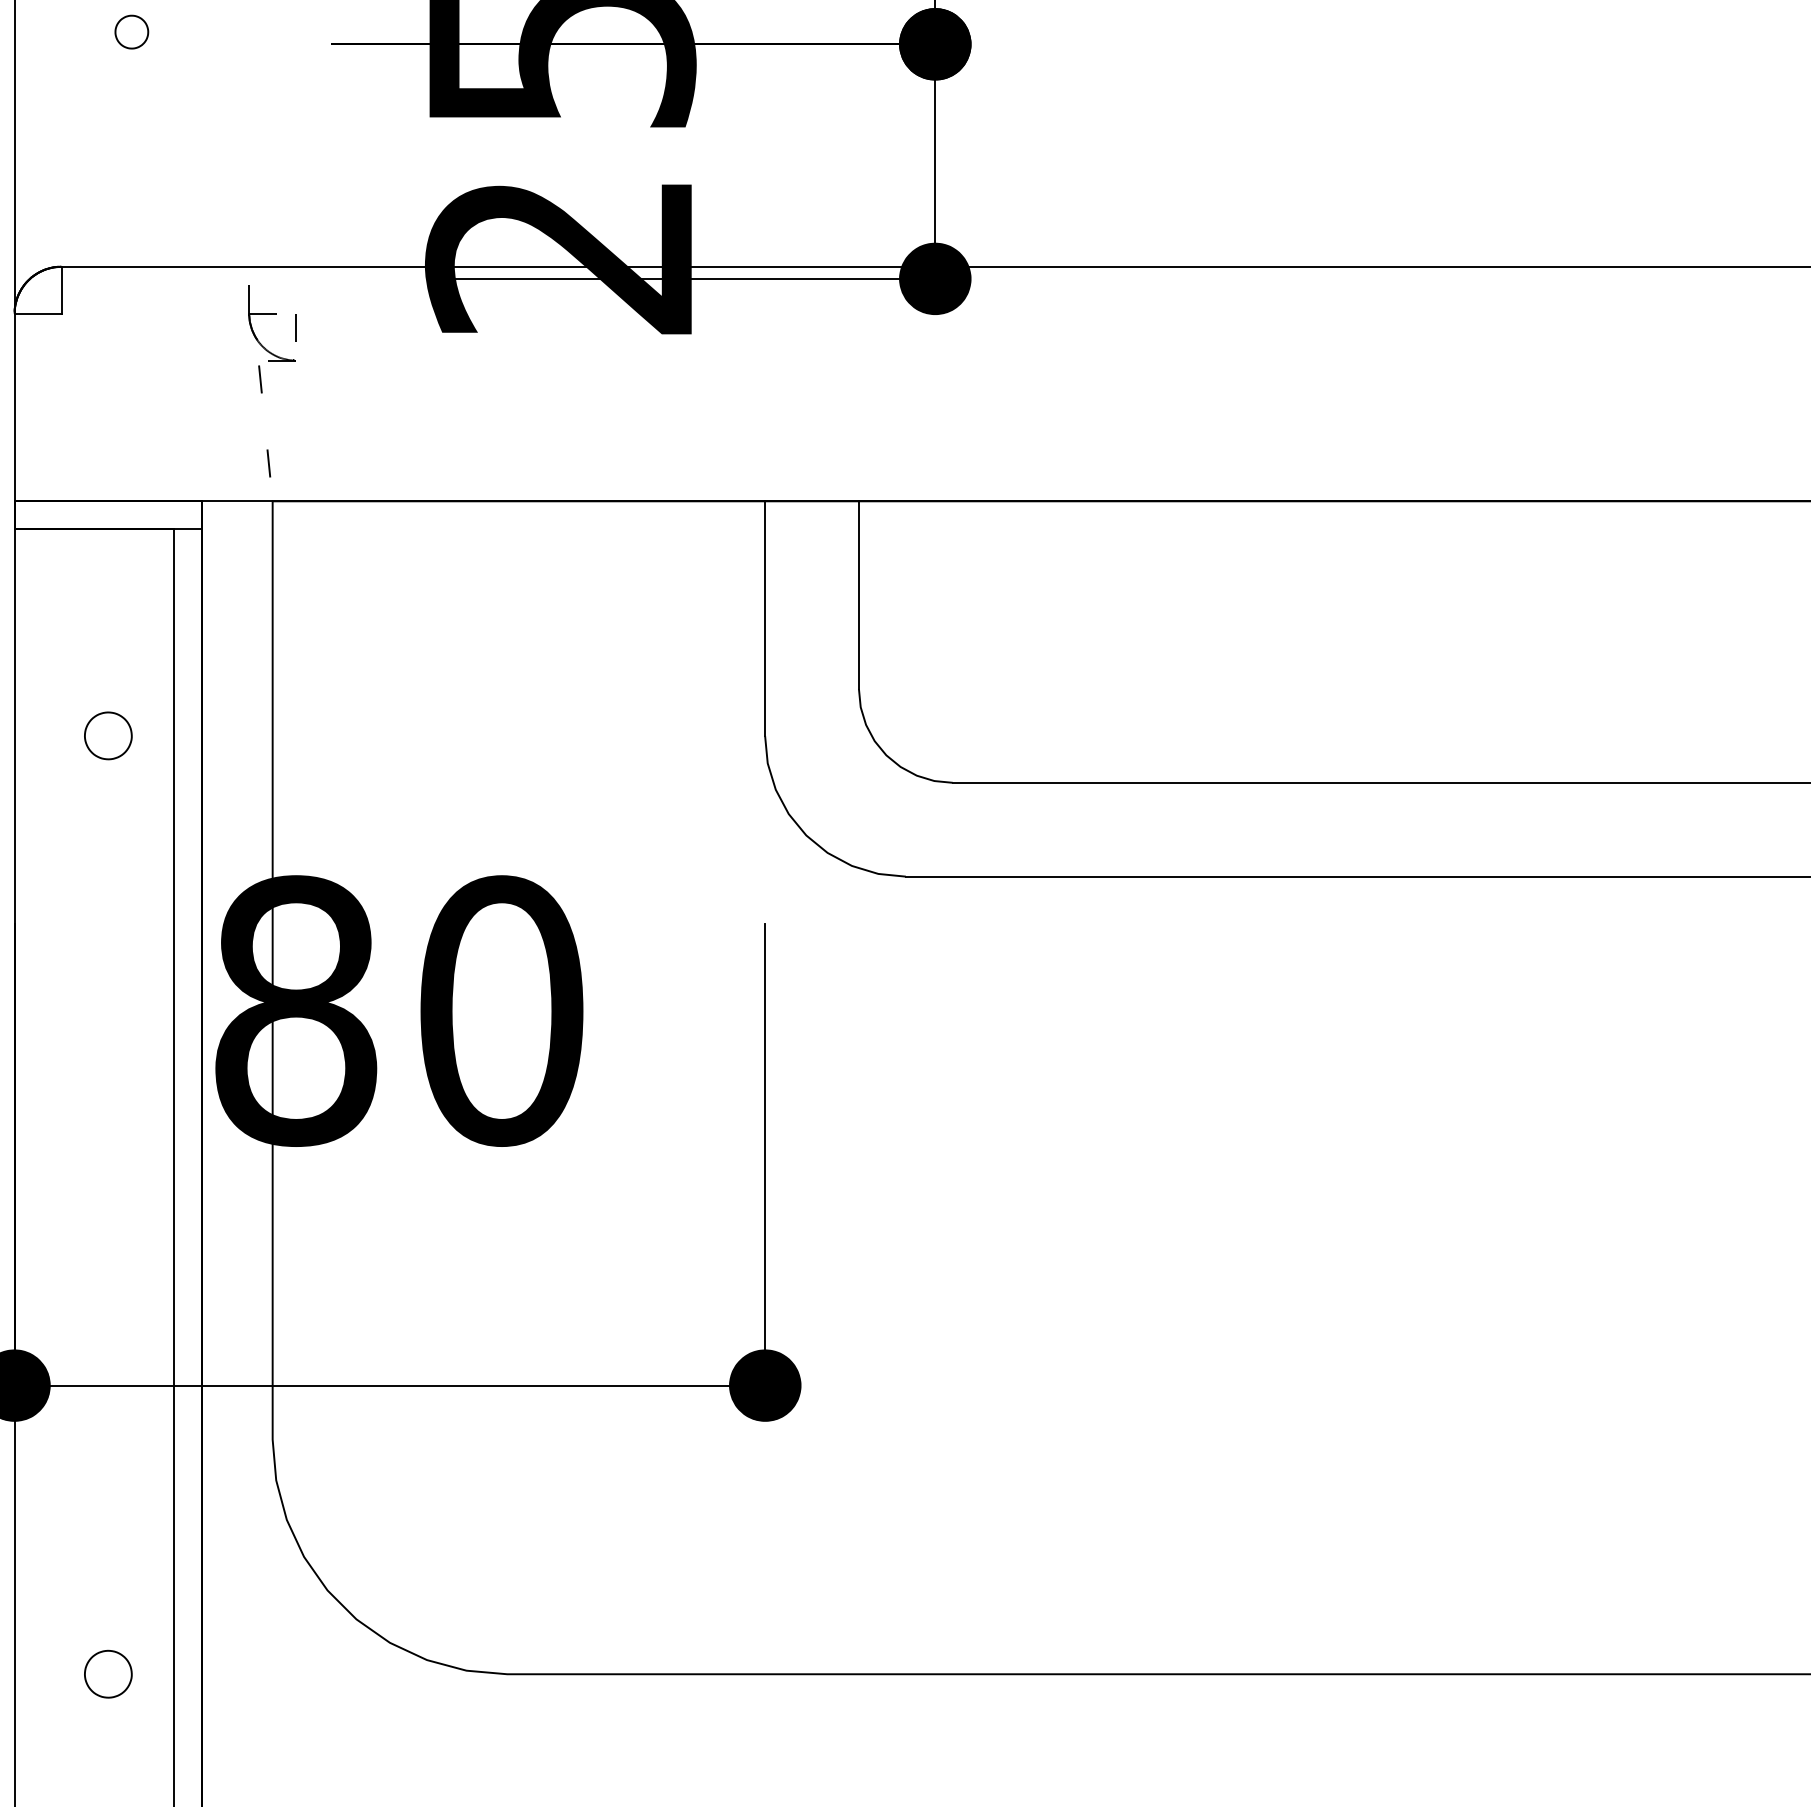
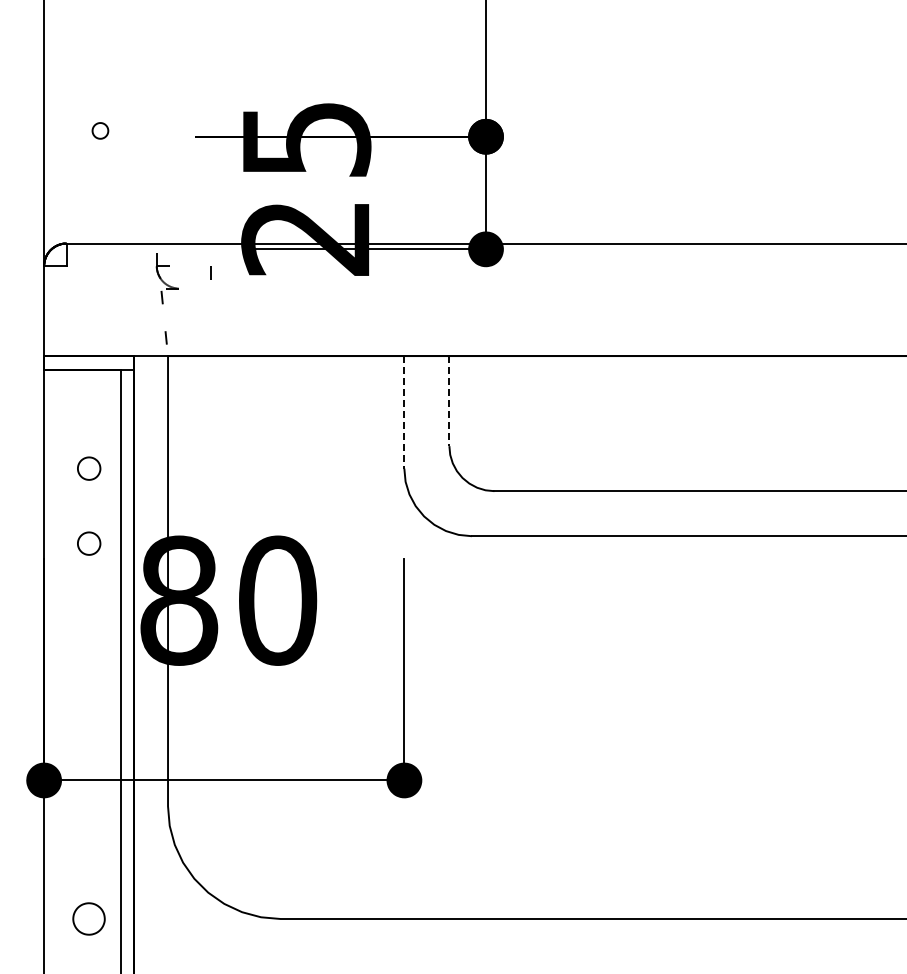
line: (294, 327) -> (210, 272), moved
line: (859, 595) -> (449, 401), solid -> dashed
line: (765, 618) -> (404, 412), solid -> dashed
part: (109, 891) -> (89, 543), added
part: (109, 1673) -> (89, 918), size x1.4

